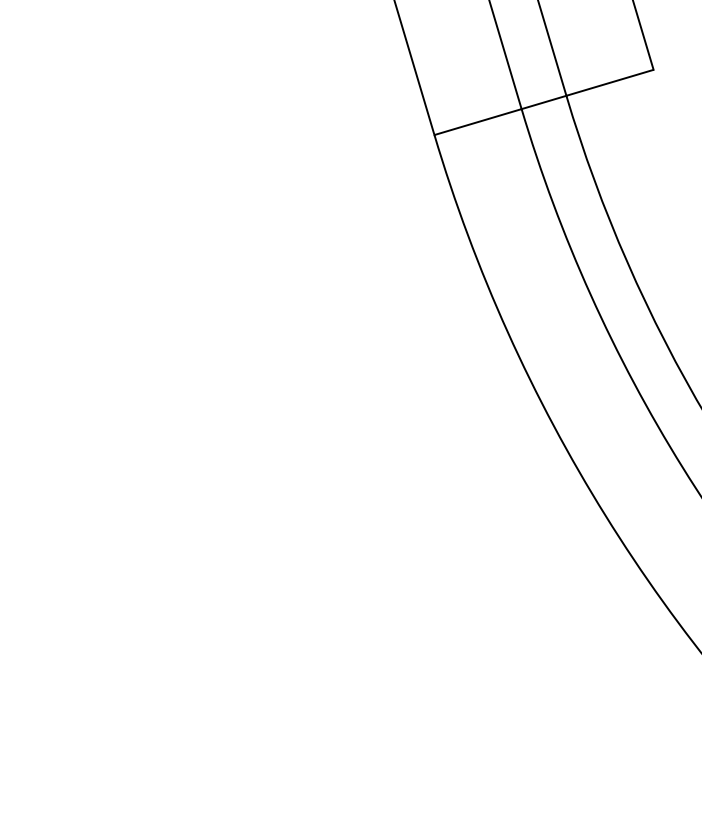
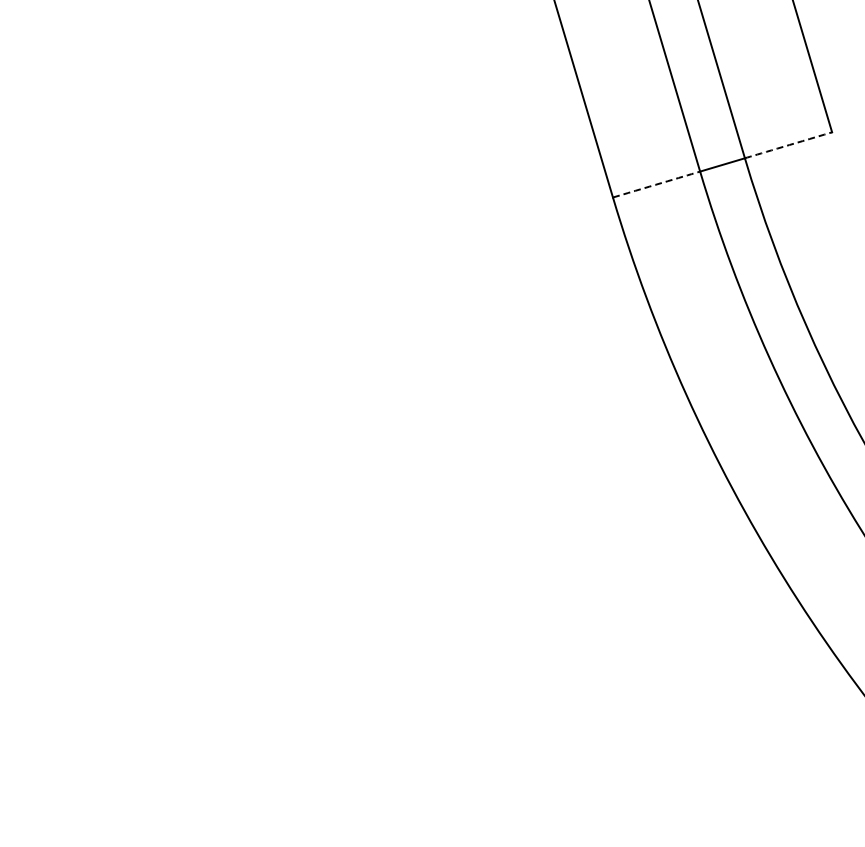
arc: (606, 84) -> (785, 146), solid -> dashed
arc: (480, 121) -> (659, 183), solid -> dashed

